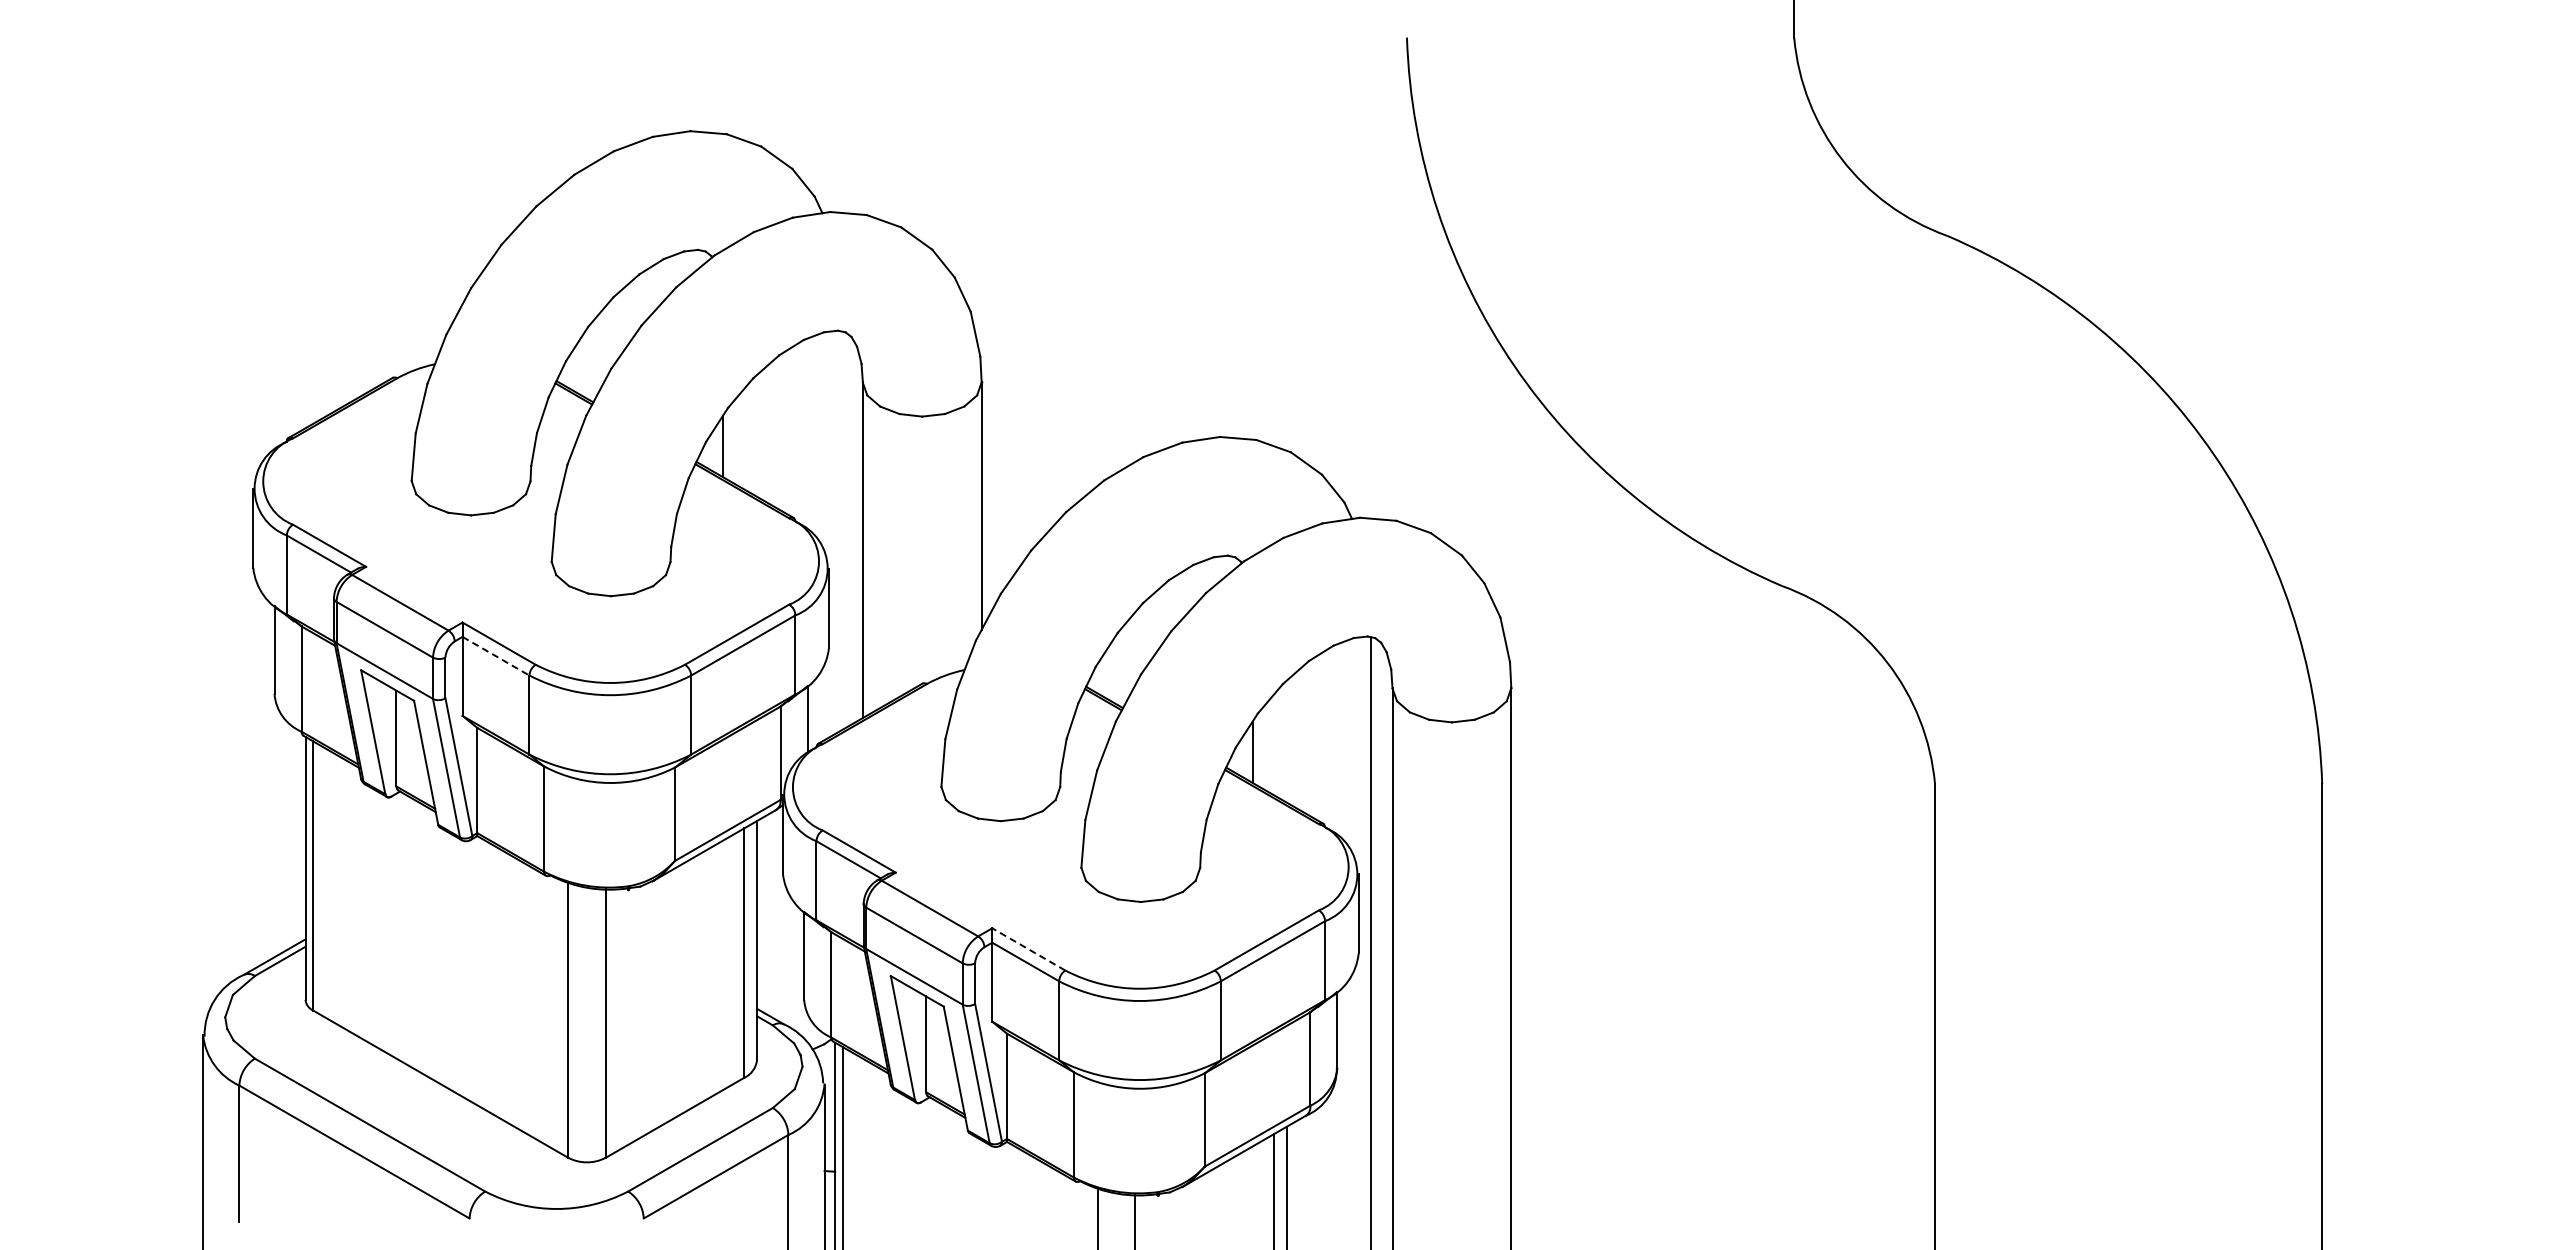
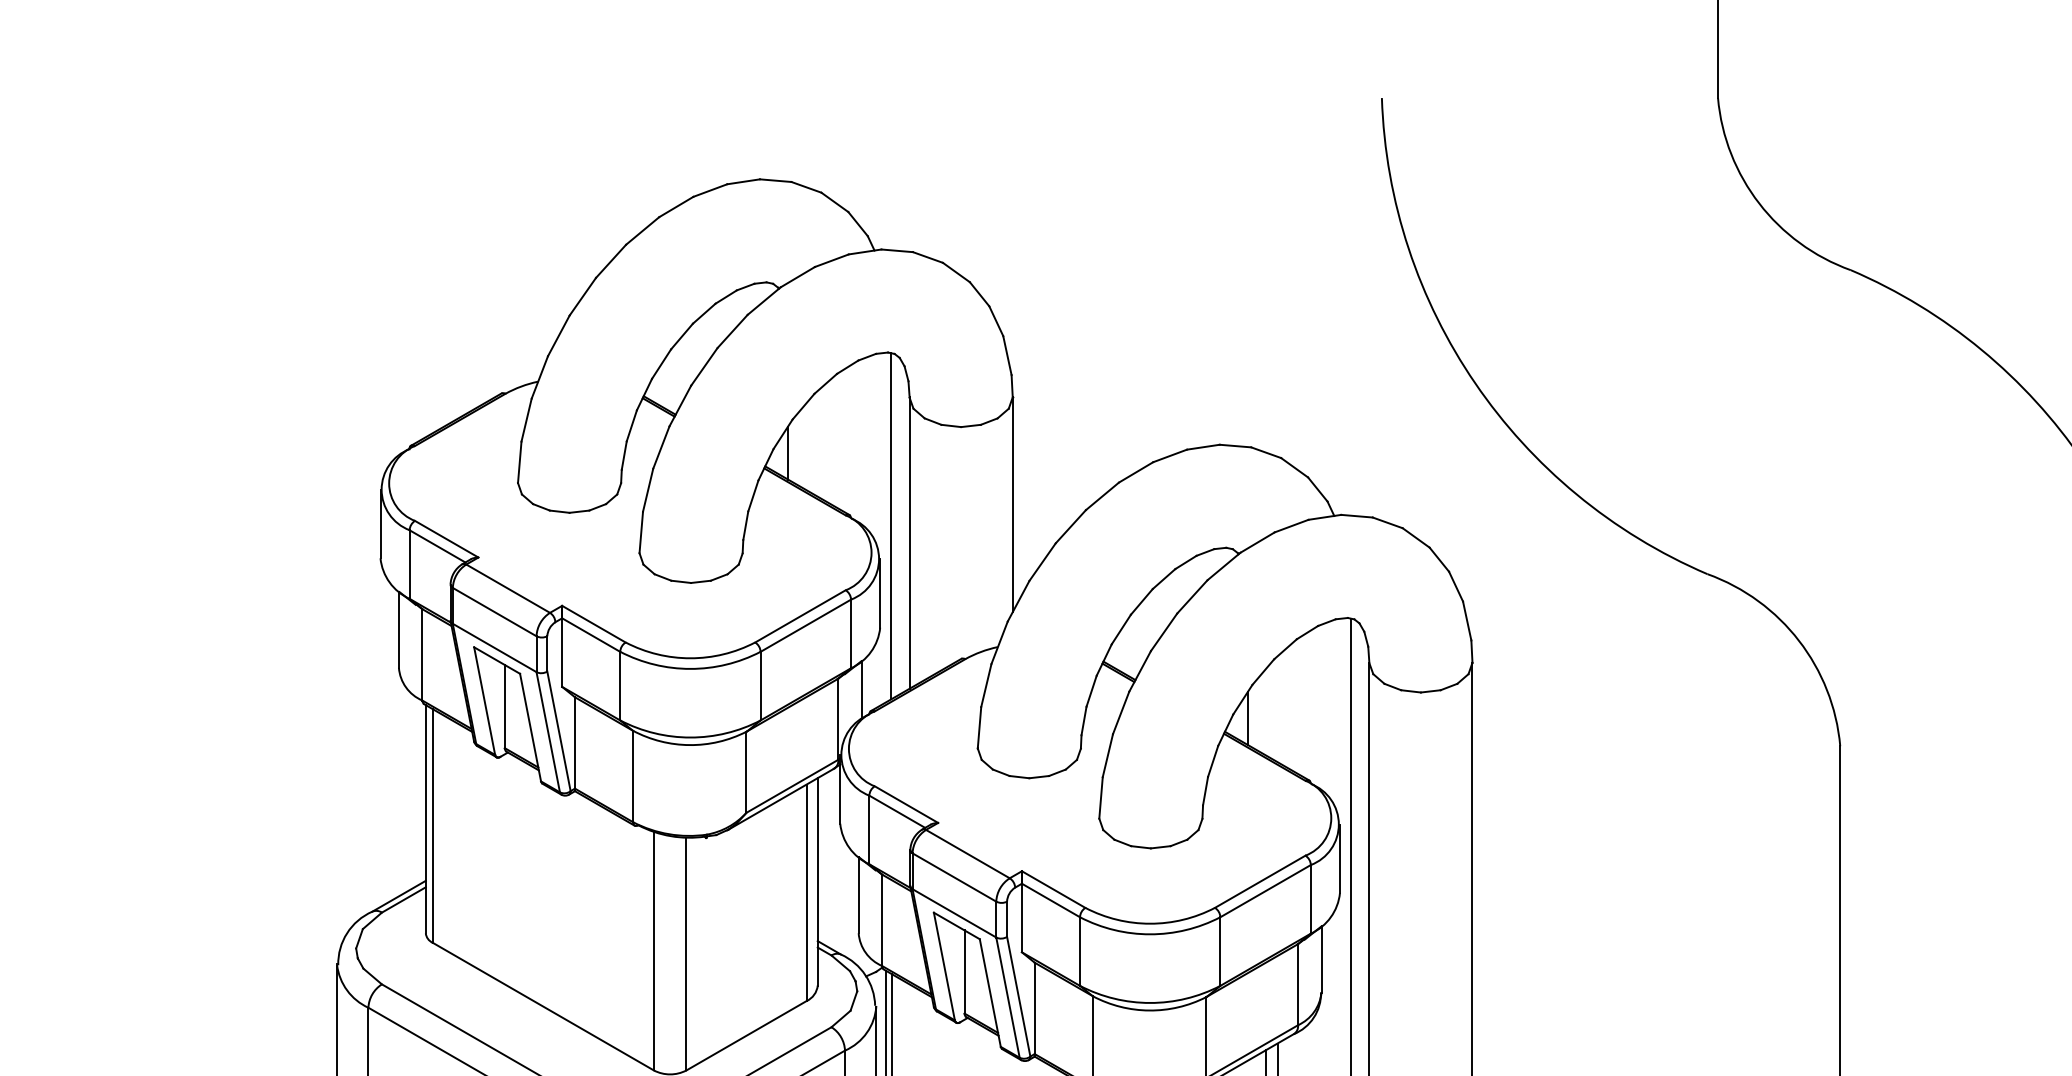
line: (841, 530) -> (891, 525), added
line: (496, 656) -> (591, 635), dashed -> solid
line: (1028, 949) -> (1053, 889), dashed -> solid

